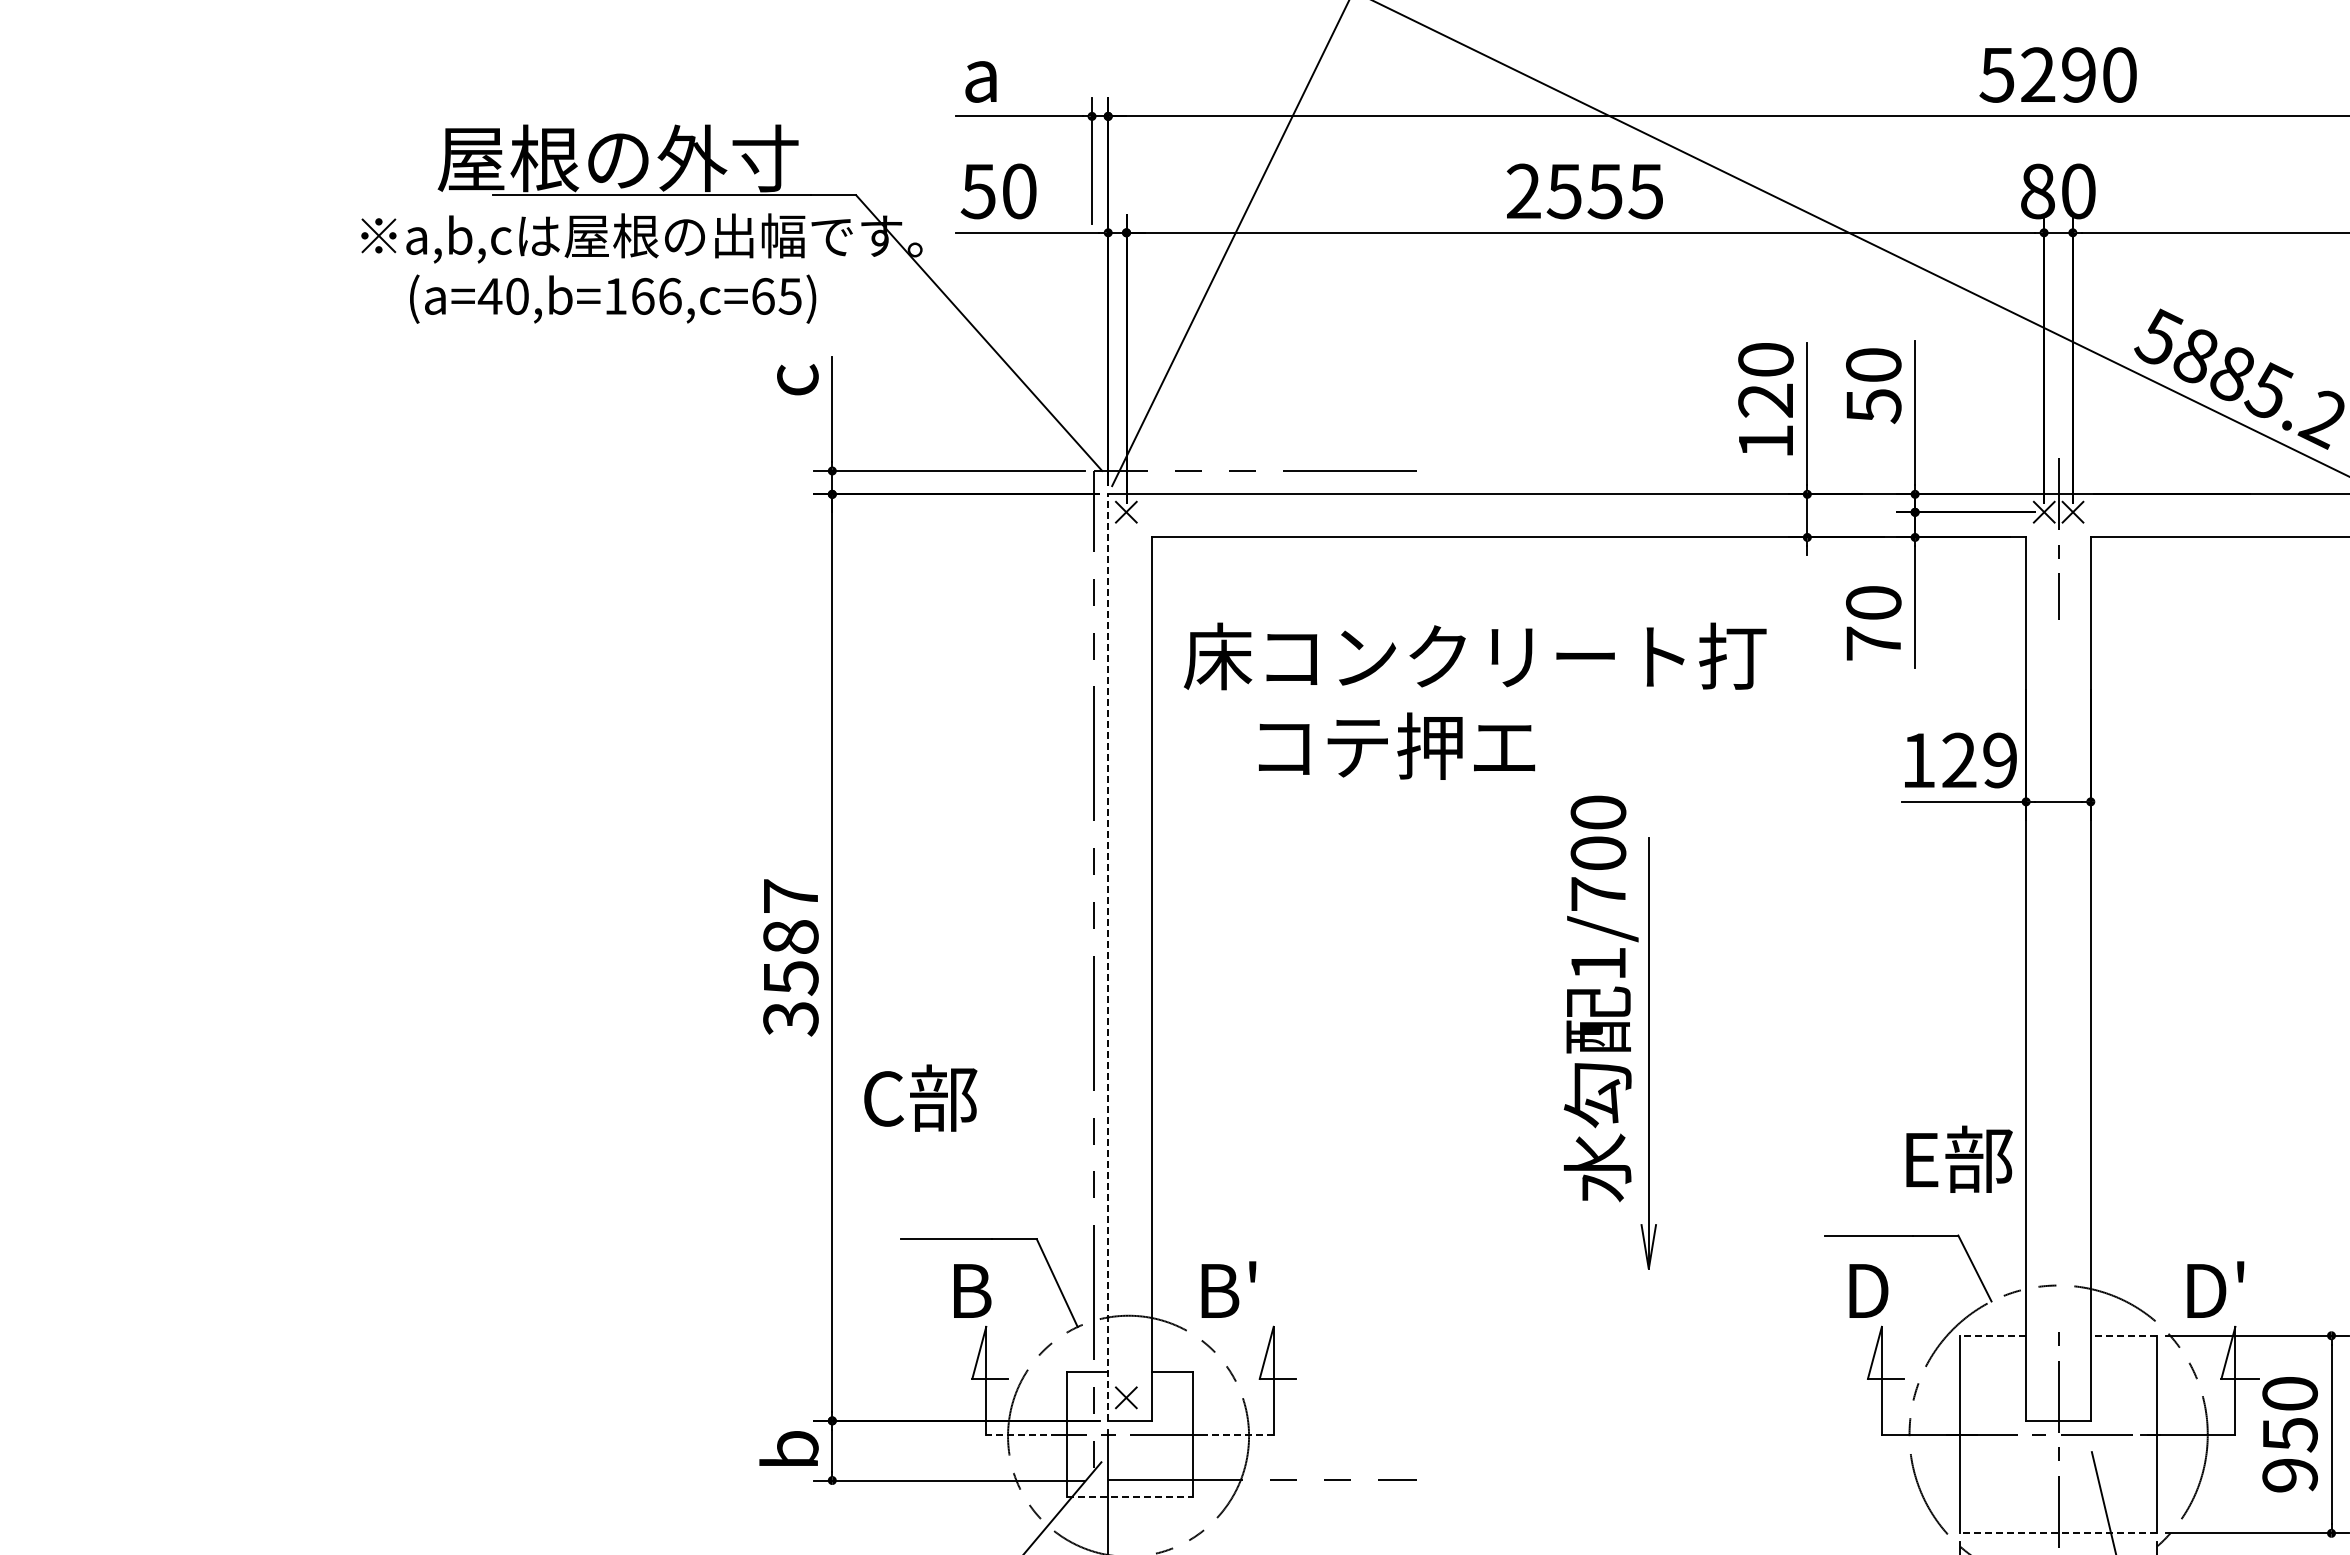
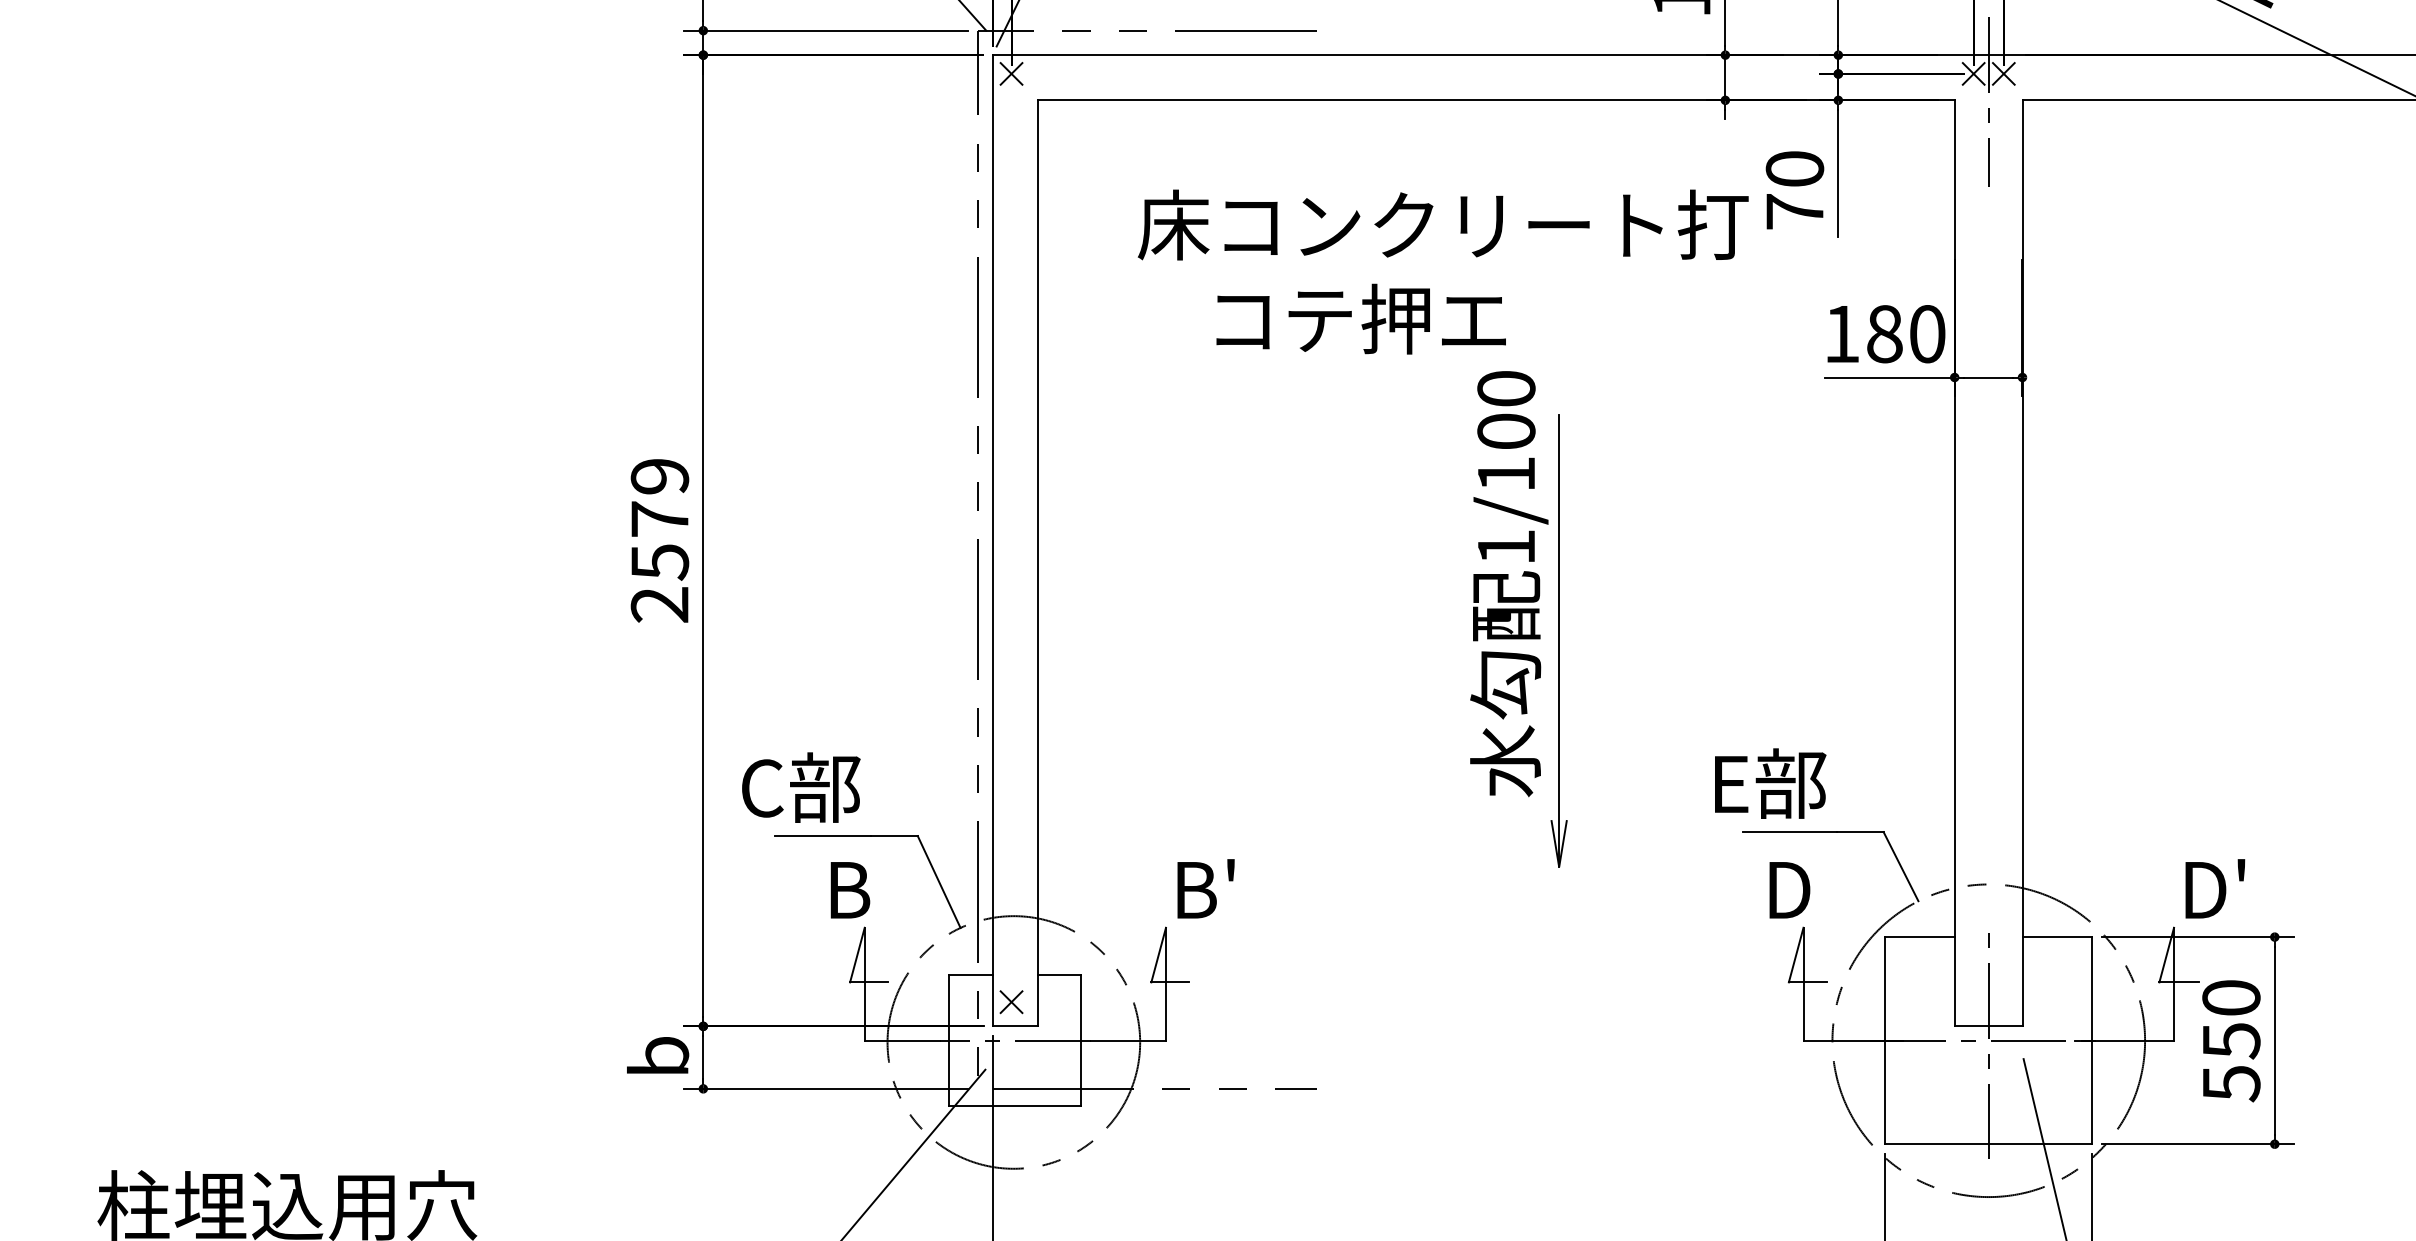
text: (1475, 700) -> (1443, 271), moved
text: (1979, 760) -> (1905, 334), 129 -> 180
text: (1598, 893) -> (1506, 473), 1/700 -> 1/100
text: (790, 957) -> (659, 540), 3587 -> 2579
line: (1108, 957) -> (992, 540), dashed -> solid
text: (920, 1097) -> (801, 786), moved
text: (1959, 1158) -> (1770, 782), moved
text: (1228, 1289) -> (1205, 888), moved
text: (2215, 1289) -> (2215, 888), moved
line: (1992, 1335) -> (1919, 936), dashed -> solid
line: (2123, 1335) -> (2056, 936), dashed -> solid
line: (1022, 1434) -> (902, 1040), dashed -> solid
line: (1237, 1434) -> (1128, 1040), dashed -> solid
text: (2289, 1475) -> (2230, 1083), 950 -> 550
line: (1129, 1497) -> (1014, 1106), dashed -> solid
line: (2058, 1533) -> (1988, 1144), dashed -> solid

